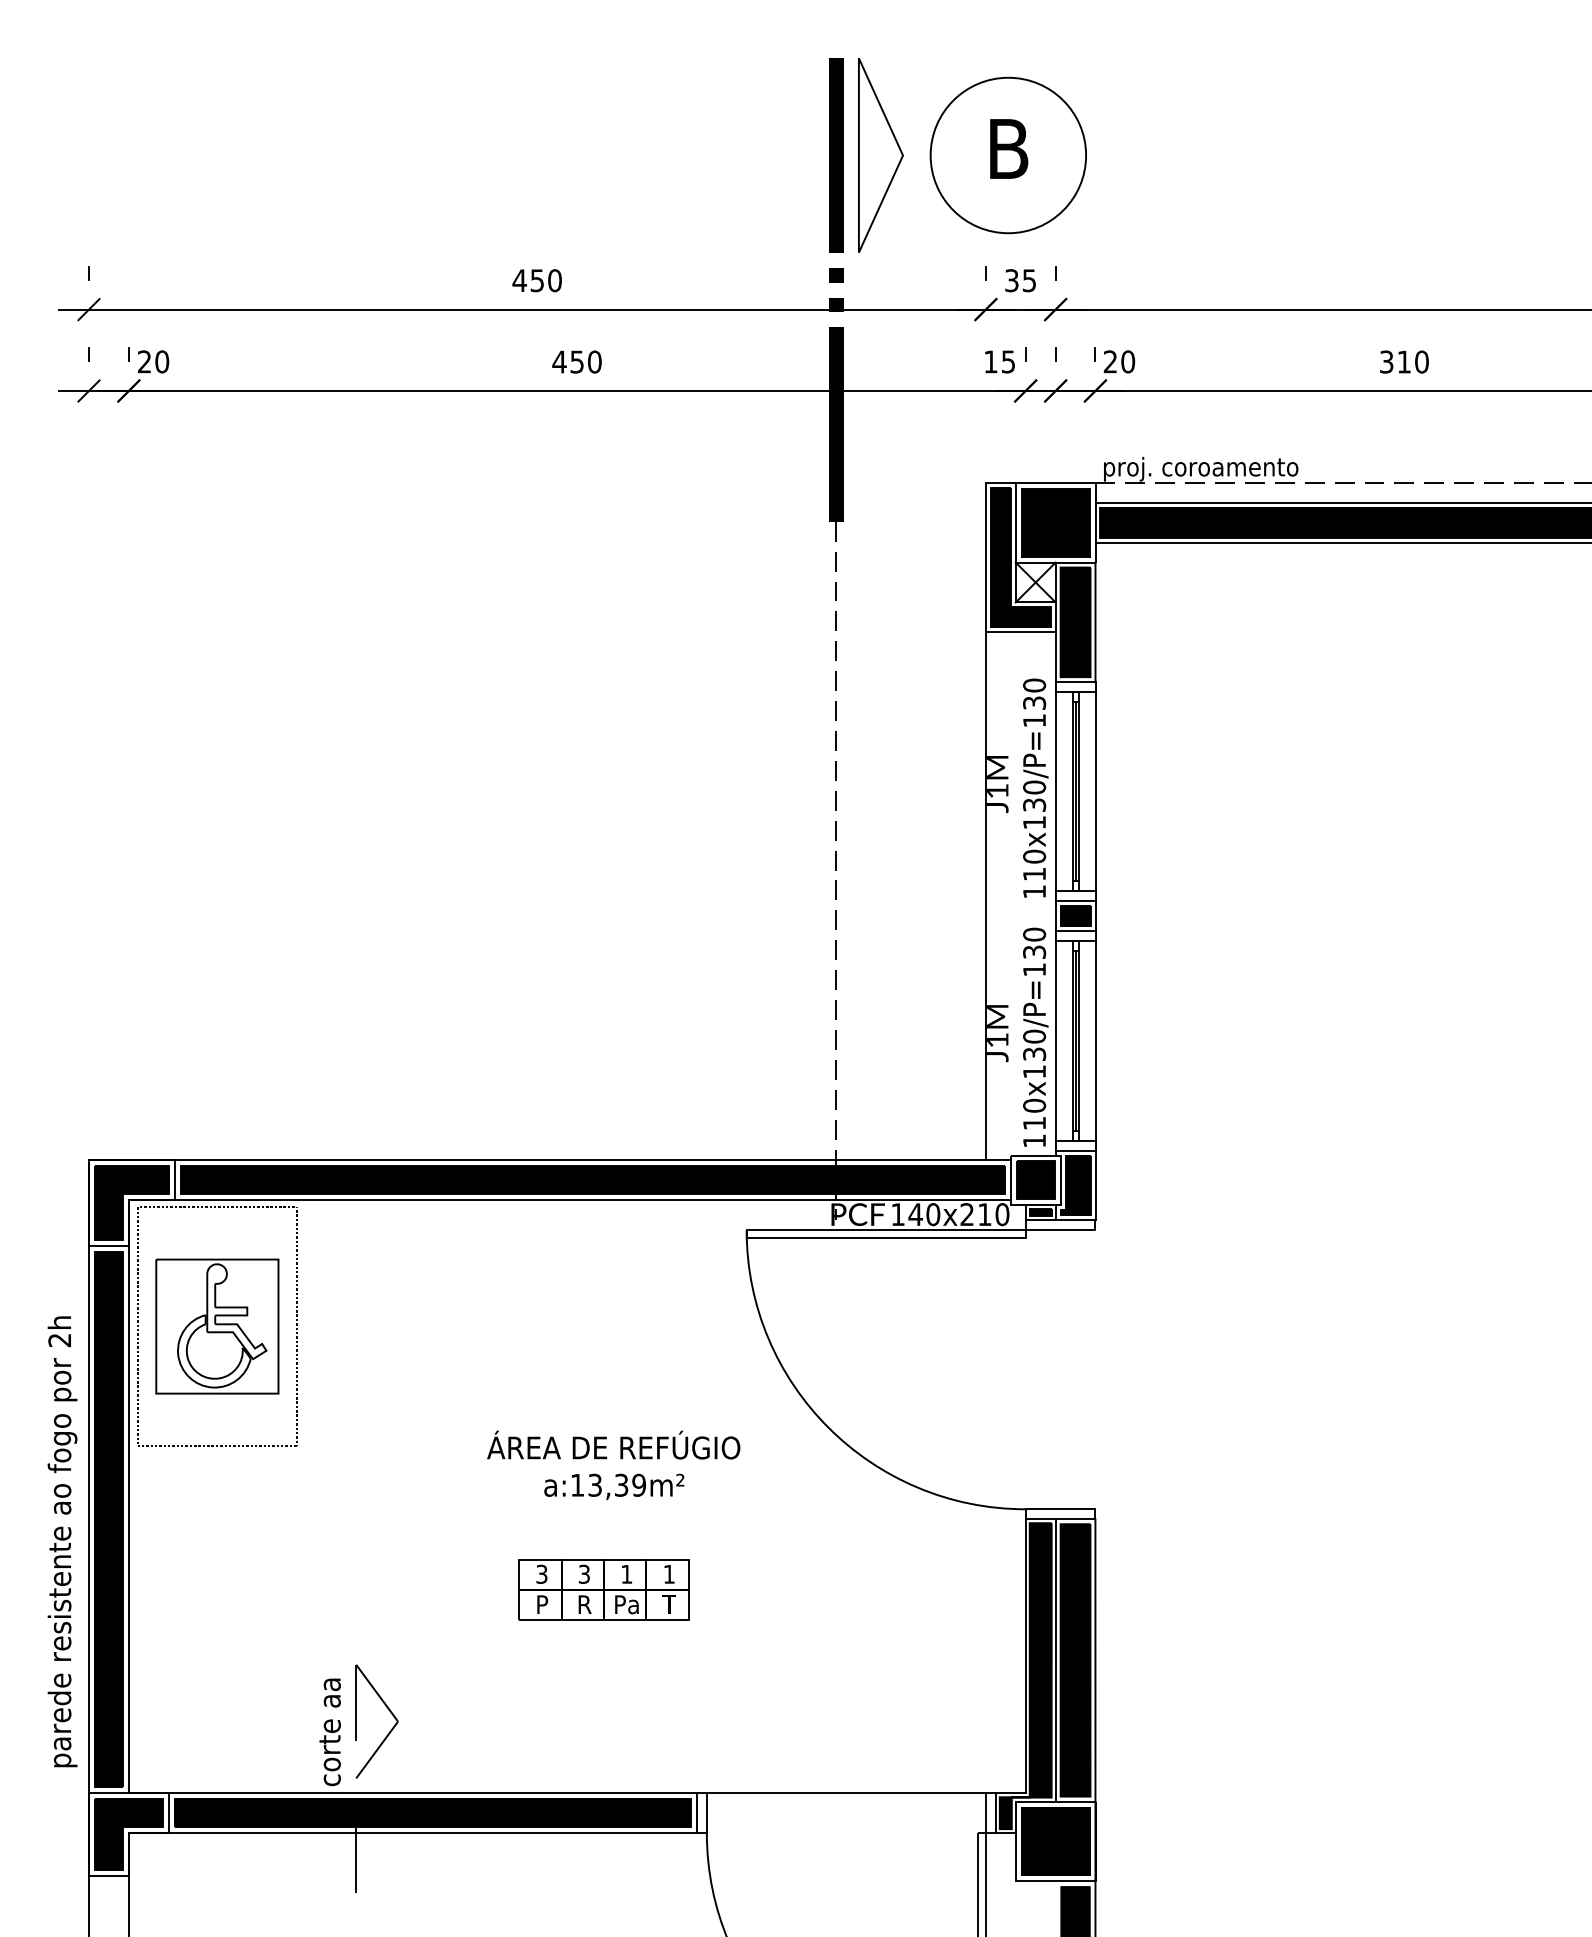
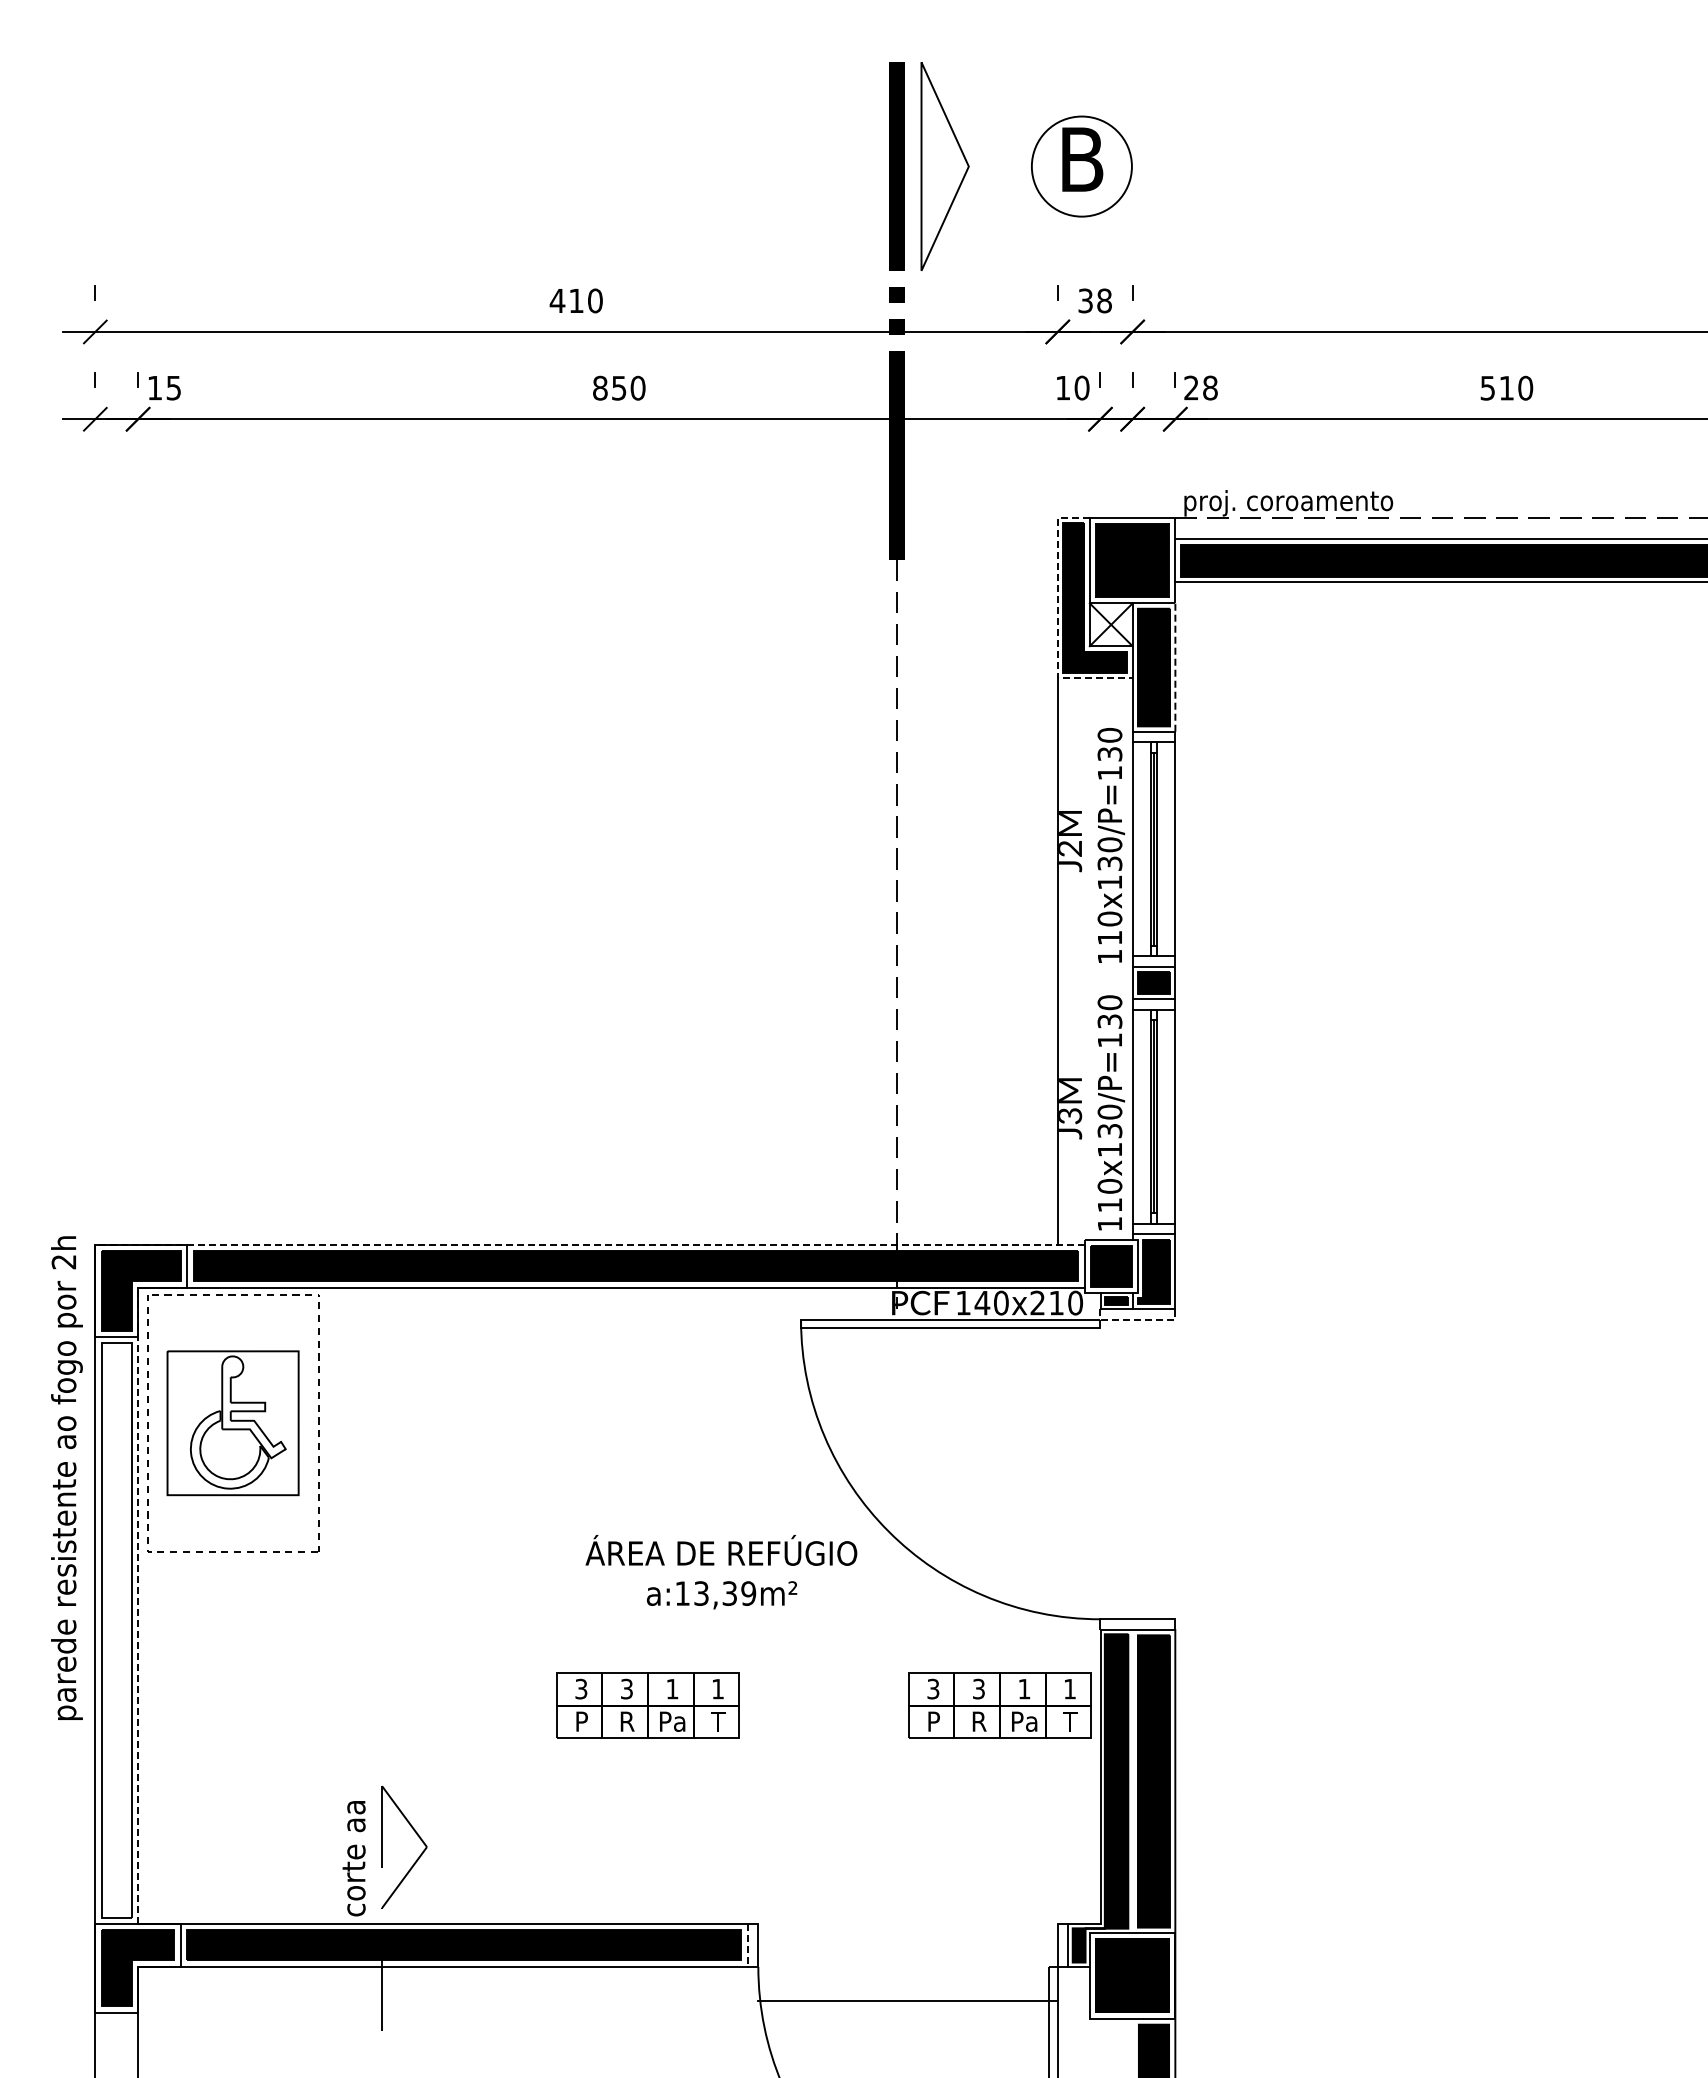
circle: (1008, 155) -> (1081, 166), size x0.6
text: (1029, 280) -> (1104, 300), 35 -> 38
text: (537, 281) -> (576, 301), 450 -> 410
text: (153, 361) -> (164, 387), 20 -> 15
text: (559, 361) -> (600, 387), 450 -> 850
text: (1008, 361) -> (1081, 387), 15 -> 10
text: (1386, 361) -> (1487, 387), 310 -> 510
text: (1128, 362) -> (1210, 388), 20 -> 28
line: (985, 577) -> (1057, 619), solid -> dashed
line: (1095, 622) -> (1175, 667), solid -> dashed
text: (997, 790) -> (1070, 848), J1M -> J2M
text: (997, 1040) -> (1070, 1116), J1M -> J3M
line: (549, 1160) -> (589, 1245), solid -> dashed
line: (1061, 1229) -> (1138, 1319), solid -> dashed
text: (613, 1465) -> (721, 1572), moved
line: (129, 1496) -> (138, 1605), solid -> dashed
fill: (108, 1519) -> (116, 1630), removed
text: (62, 1541) -> (66, 1477), moved
part: (931, 1589) -> (999, 1705), added
line: (1055, 1659) -> (1132, 1780), removed
line: (845, 1793) -> (907, 2001), moved
line: (696, 1813) -> (747, 1945), solid -> dashed

